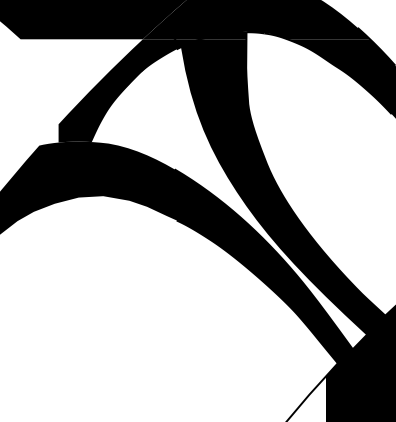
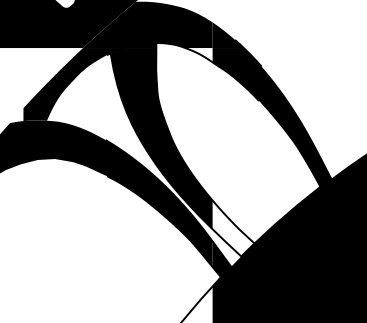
fill: (306, 49) -> (198, 55), removed
fill: (355, 294) -> (233, 228), removed

